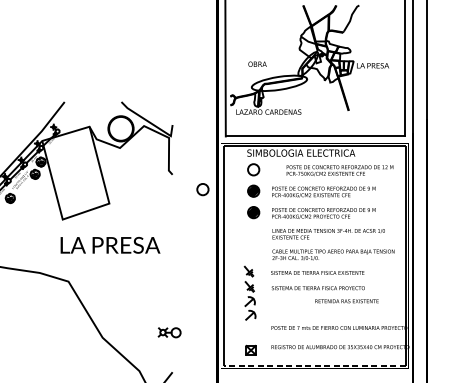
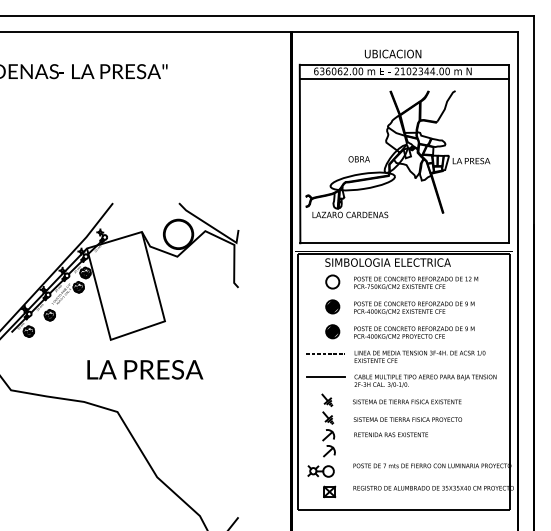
text: (256, 64) -> (358, 159), moved
text: (340, 170) -> (416, 282), moved
circle: (202, 189) -> (273, 304), removed
line: (247, 231) -> (325, 353), added
text: (110, 245) -> (145, 369), moved
line: (247, 251) -> (325, 377), added
text: (346, 300) -> (390, 434), moved
part: (169, 332) -> (320, 471), moved
line: (314, 365) -> (403, 509), dashed -> solid

